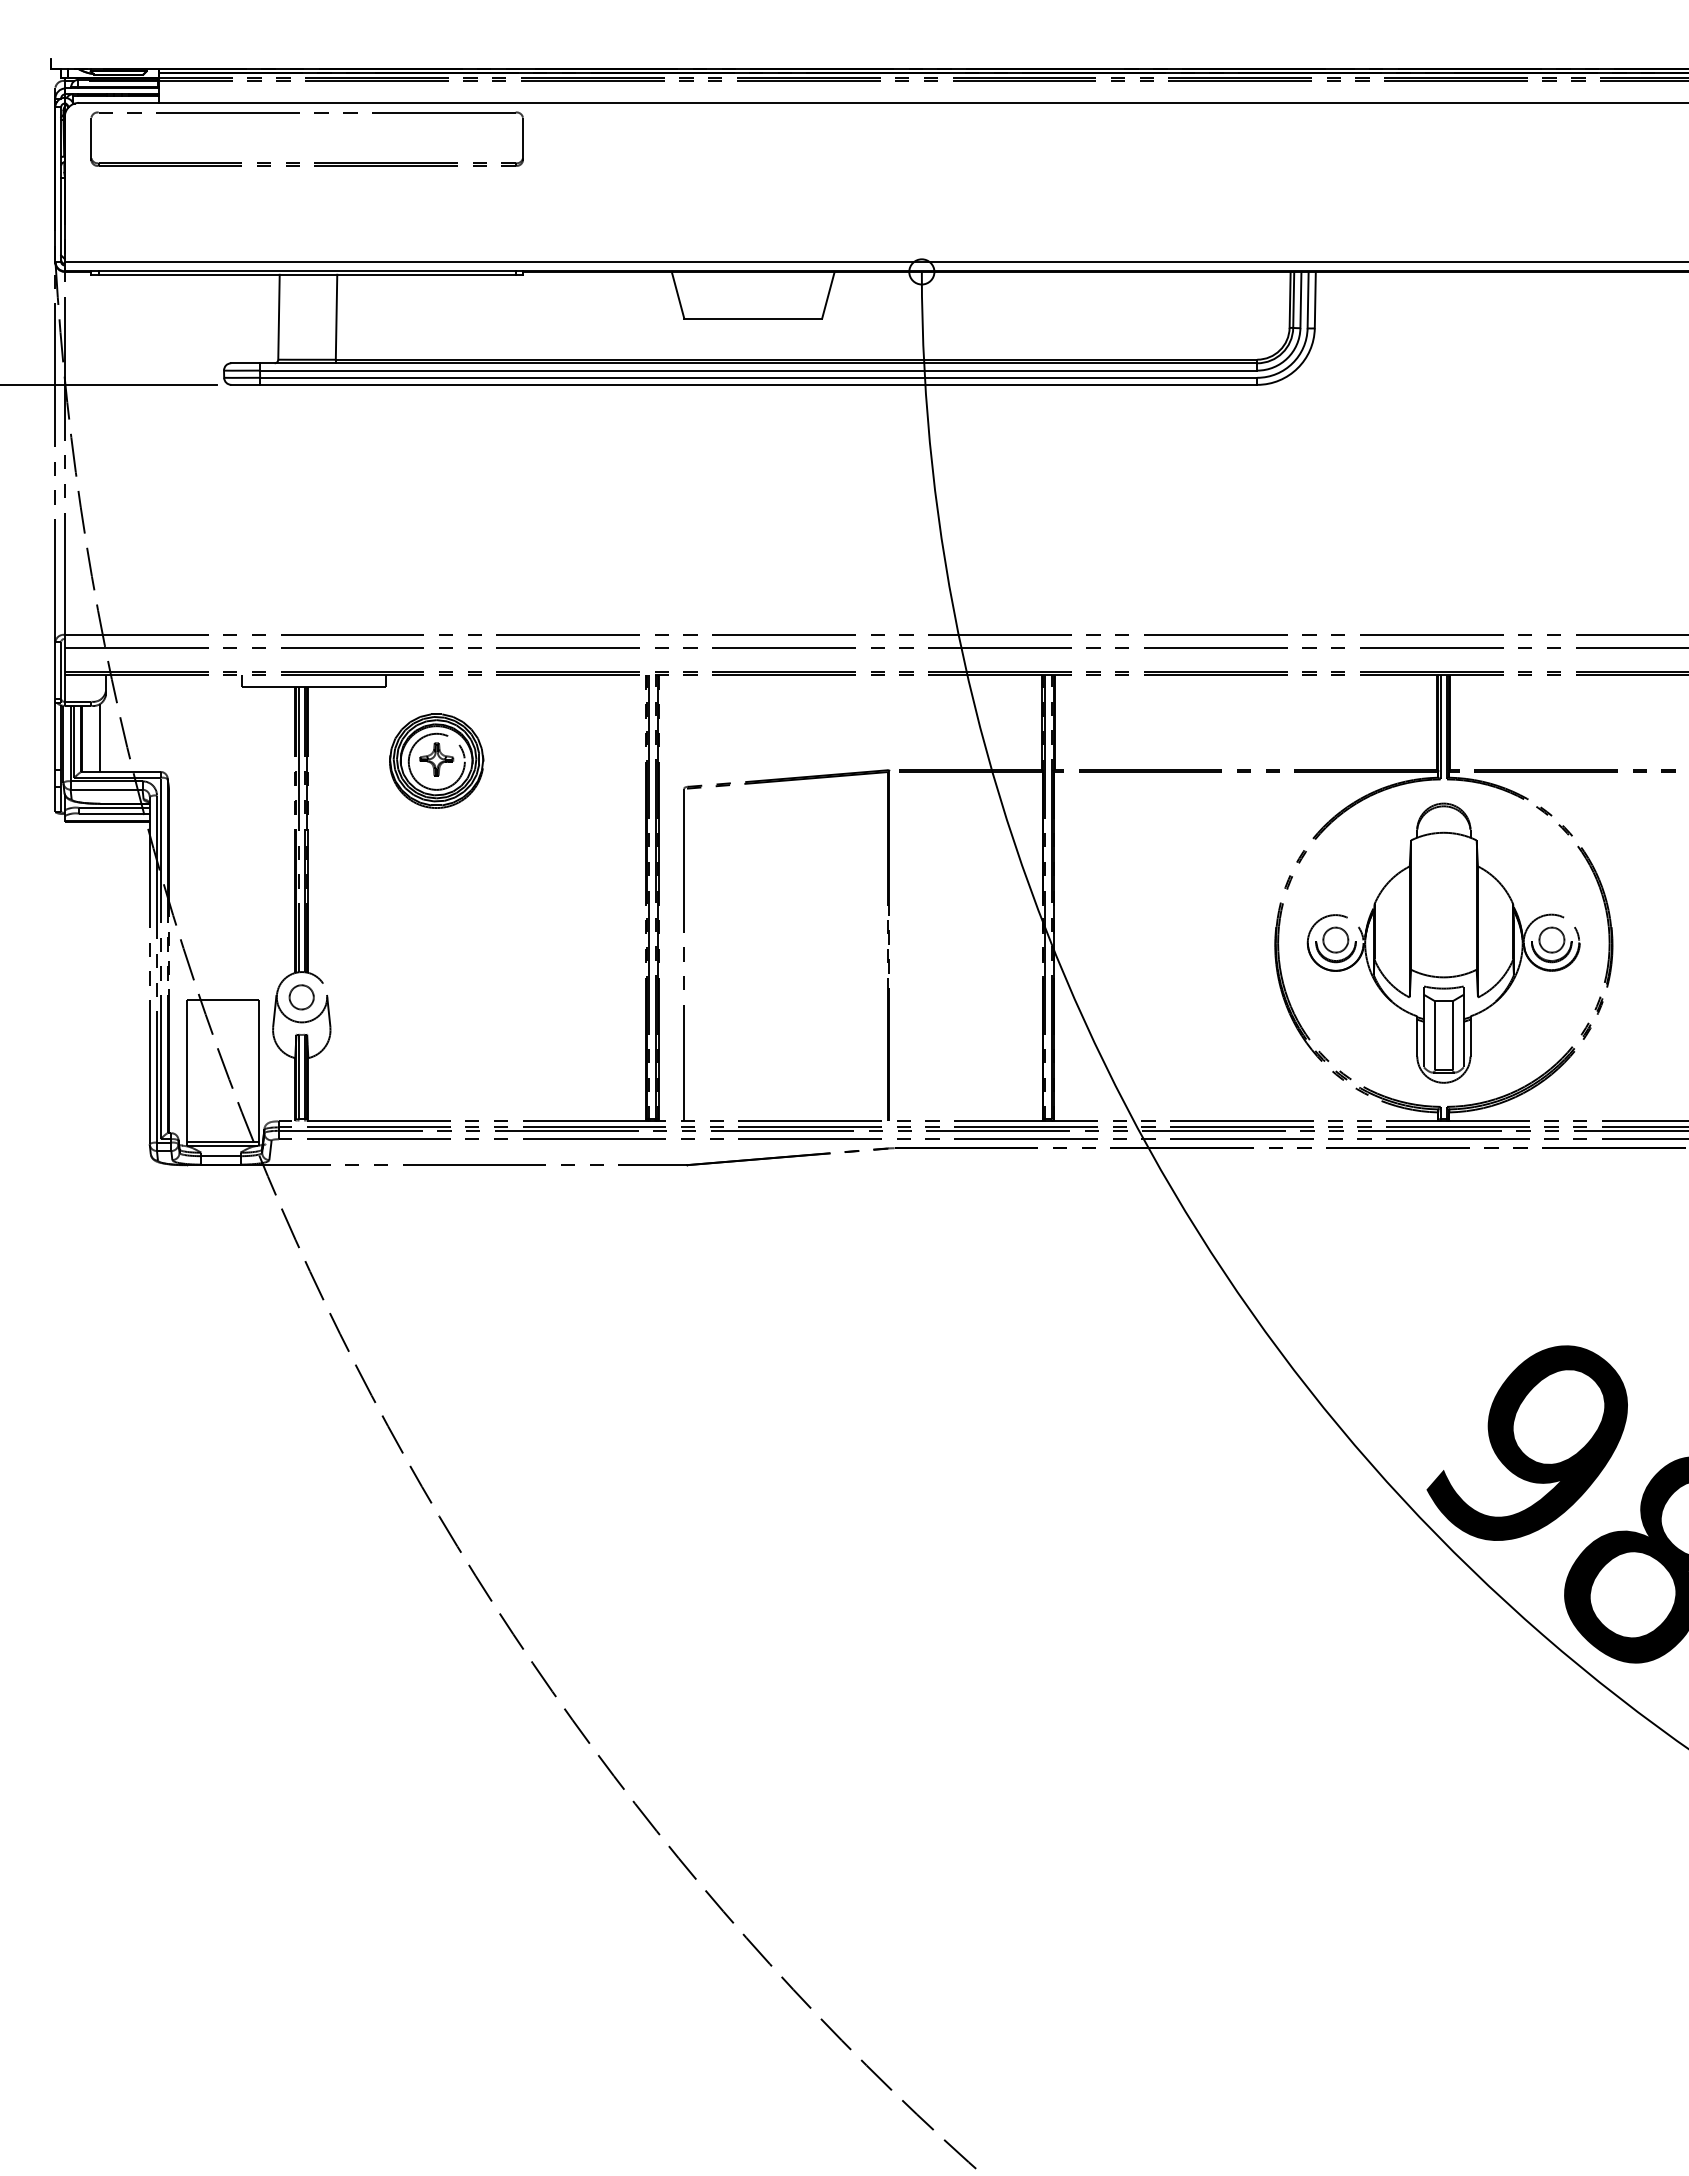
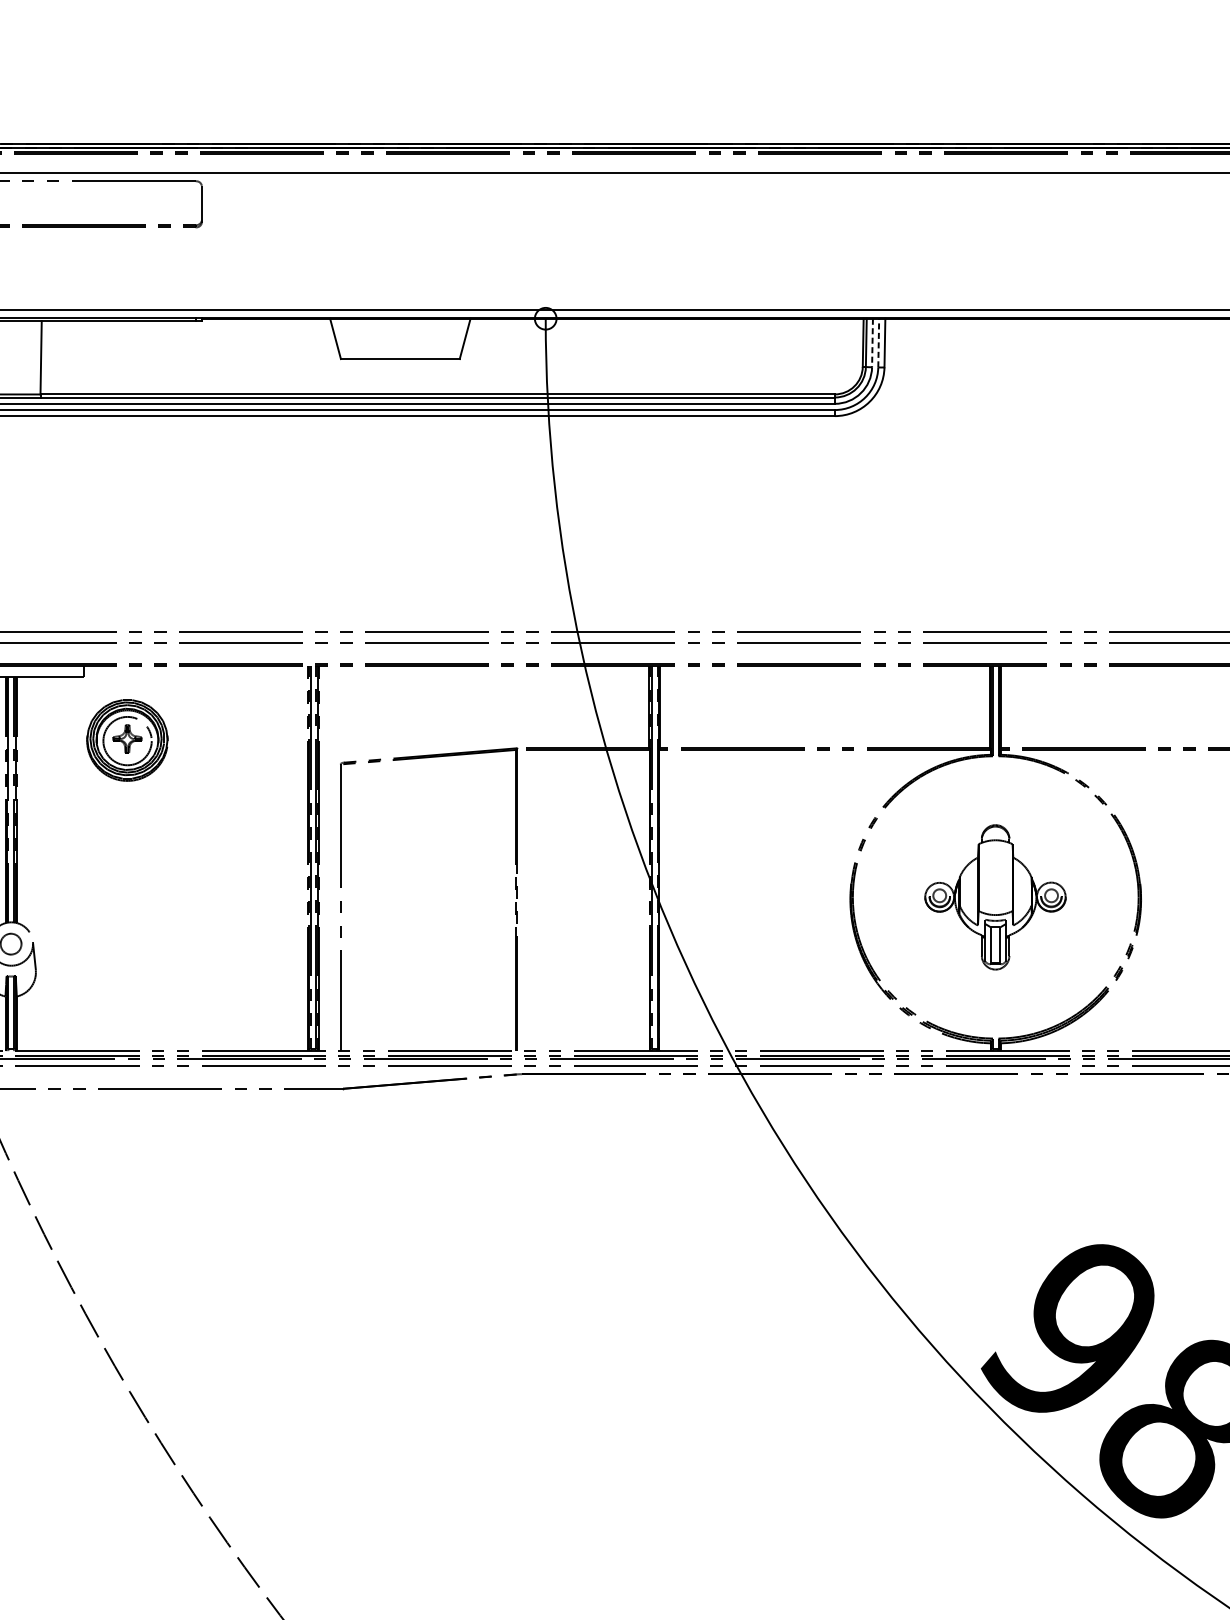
line: (1308, 299) -> (879, 342), solid -> dashed
line: (1300, 300) -> (872, 343), solid -> dashed
part: (1443, 942) -> (995, 896), size x0.6

